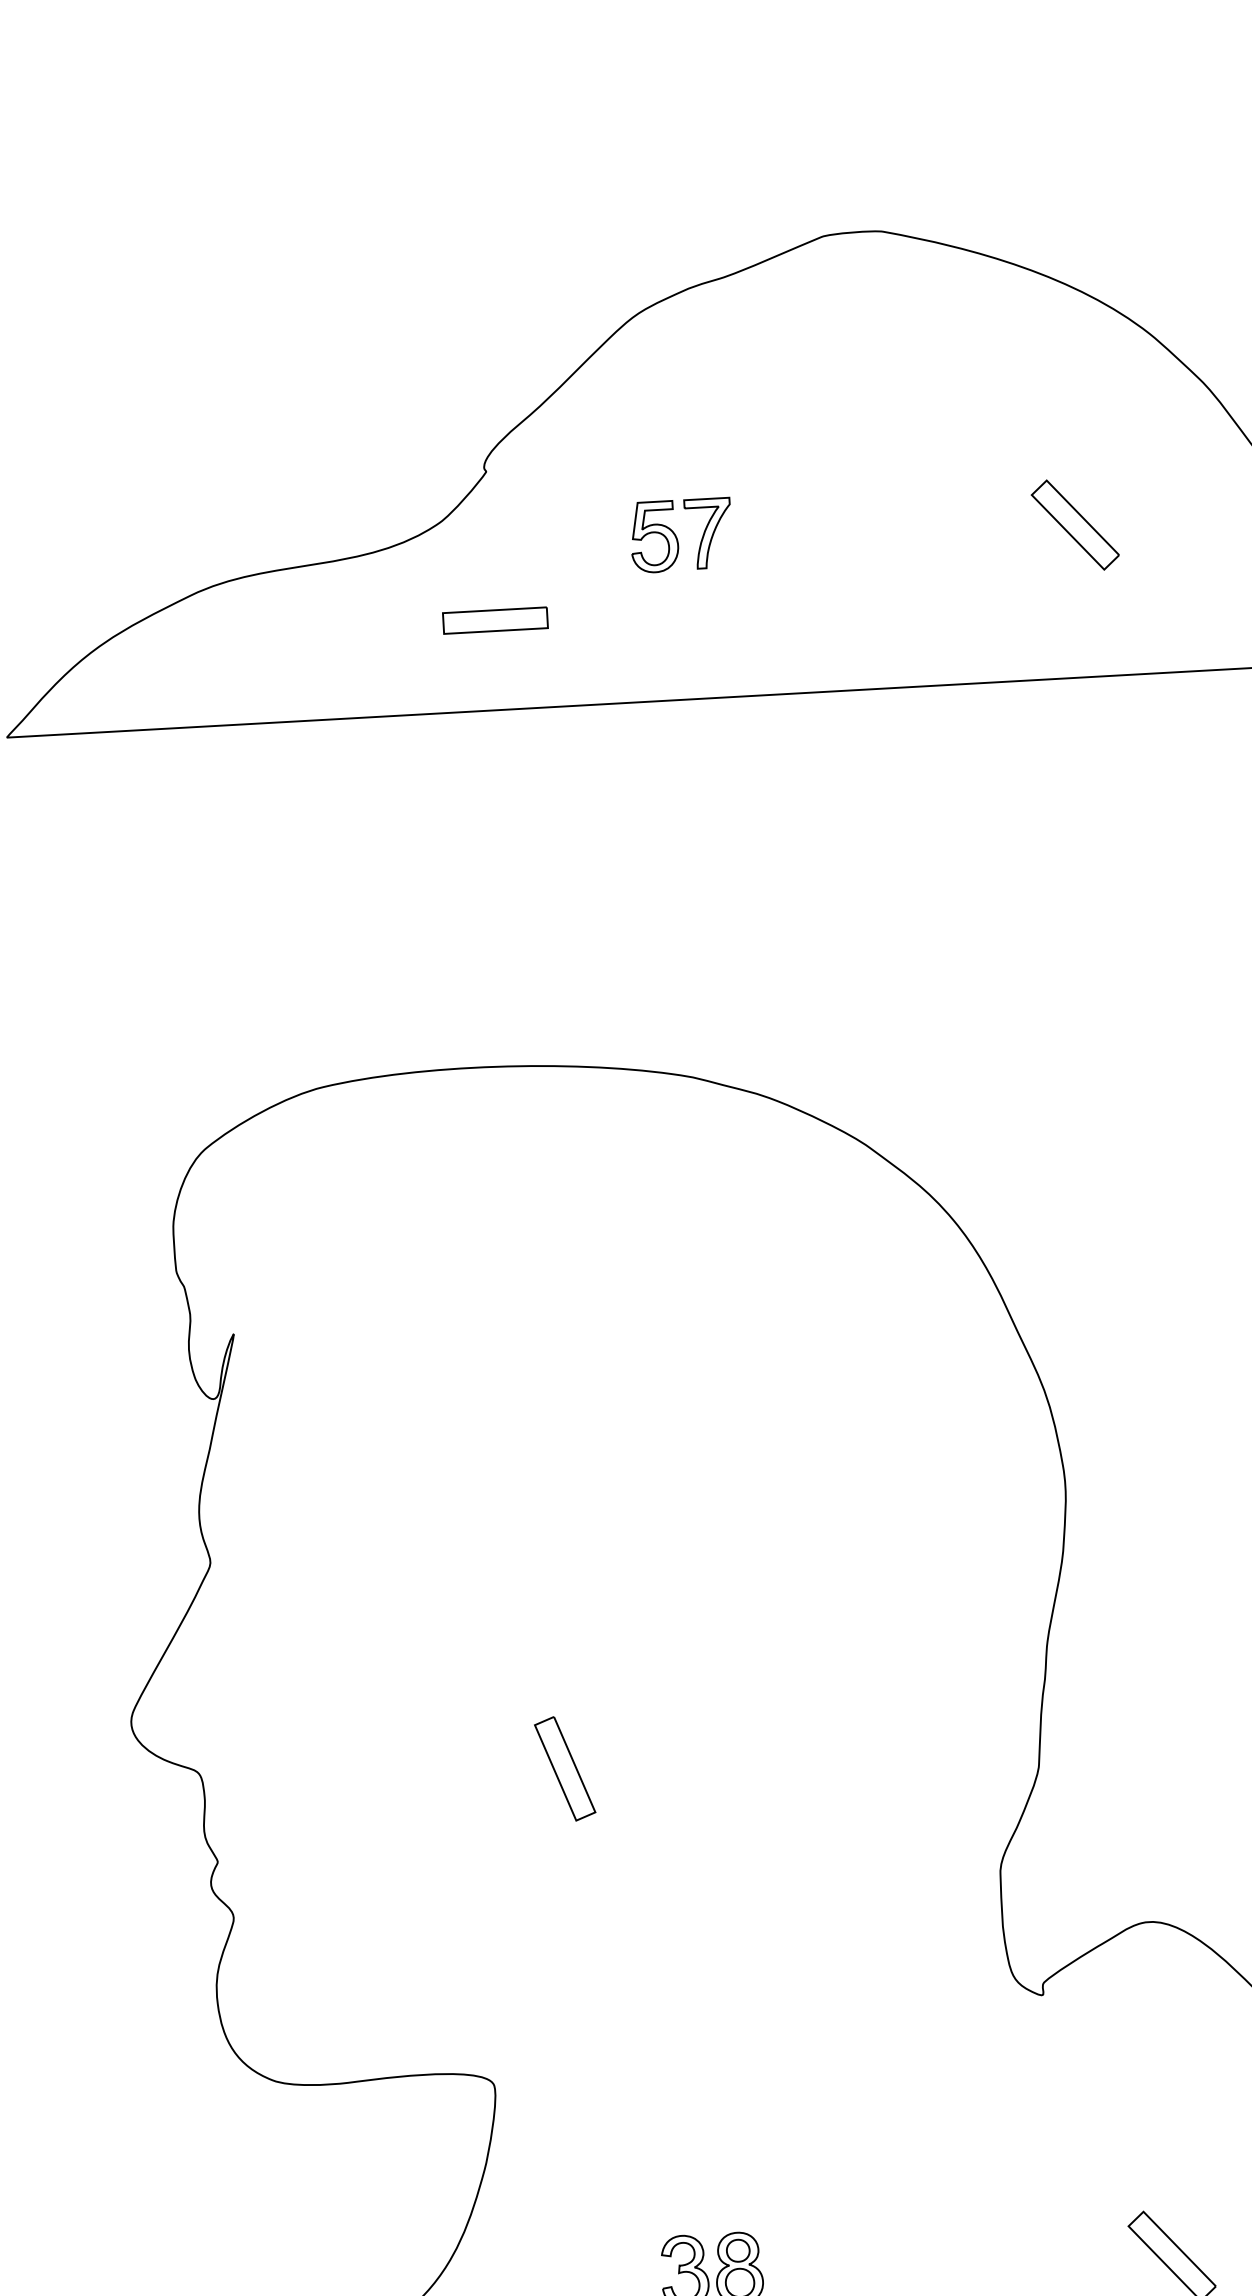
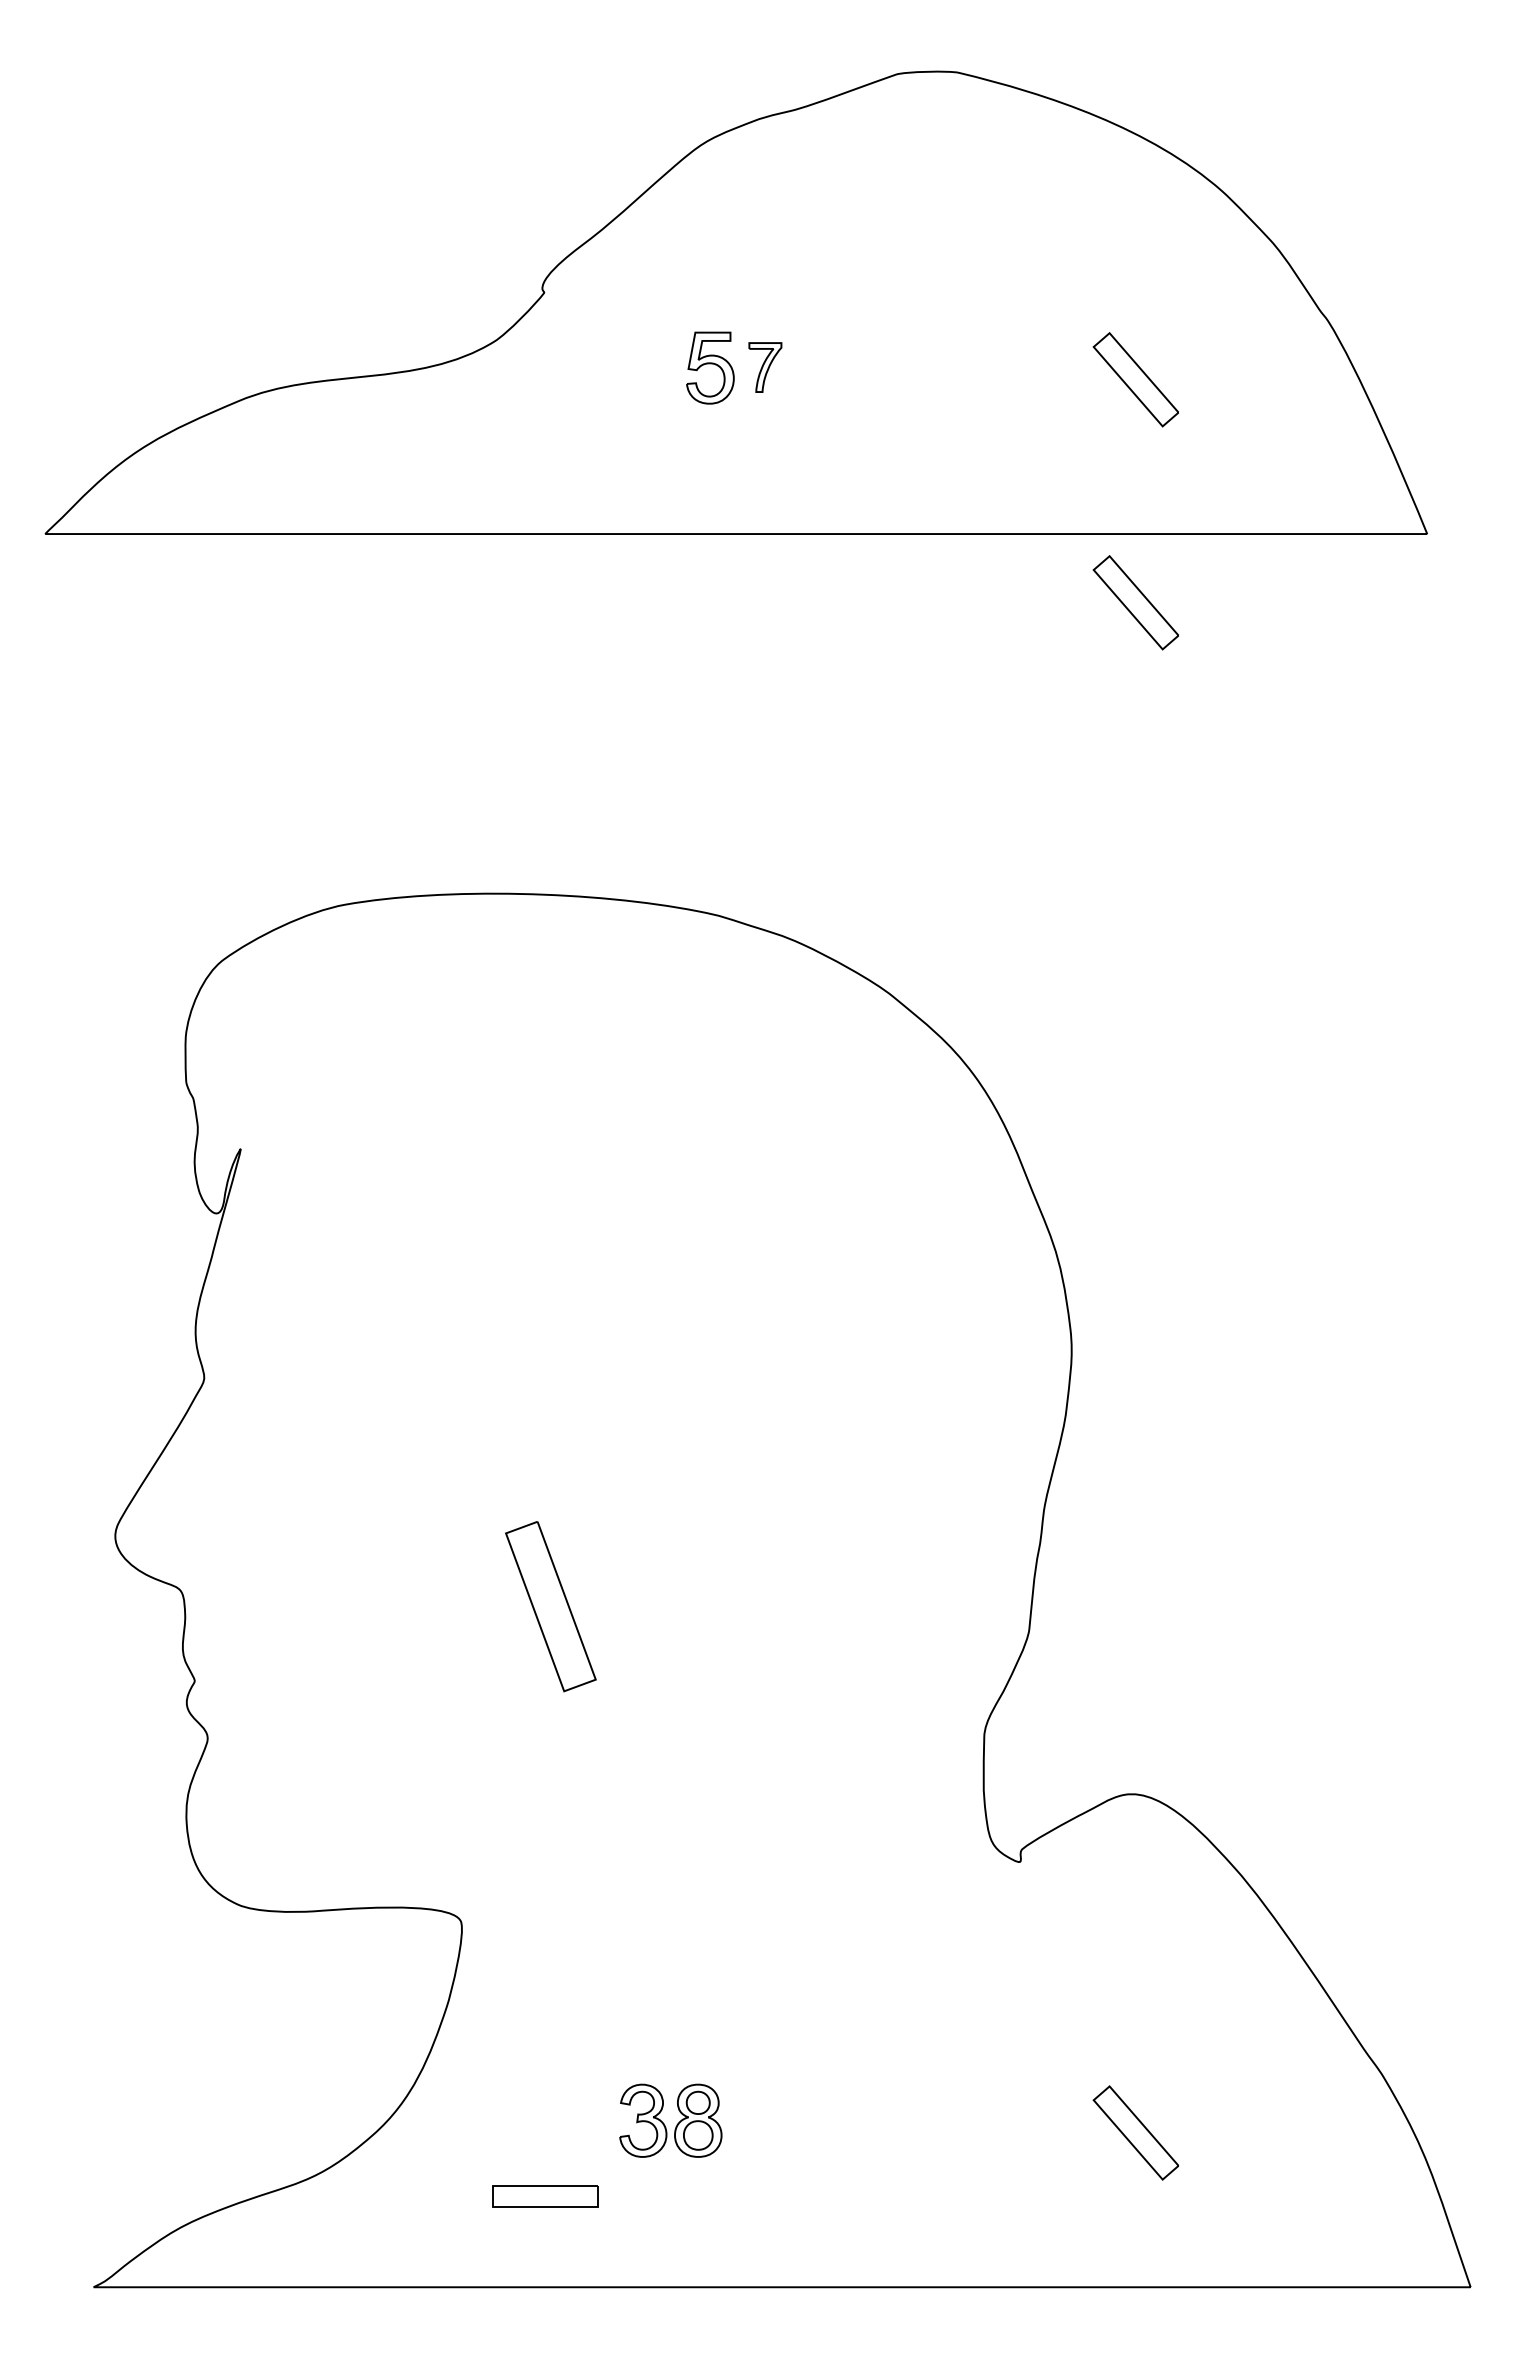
part: (708, 533) -> (765, 367), size x0.7
part: (495, 620) -> (545, 443), removed
part: (1087, 745) -> (1135, 602), added
part: (564, 1768) -> (550, 1606), size x1.6

